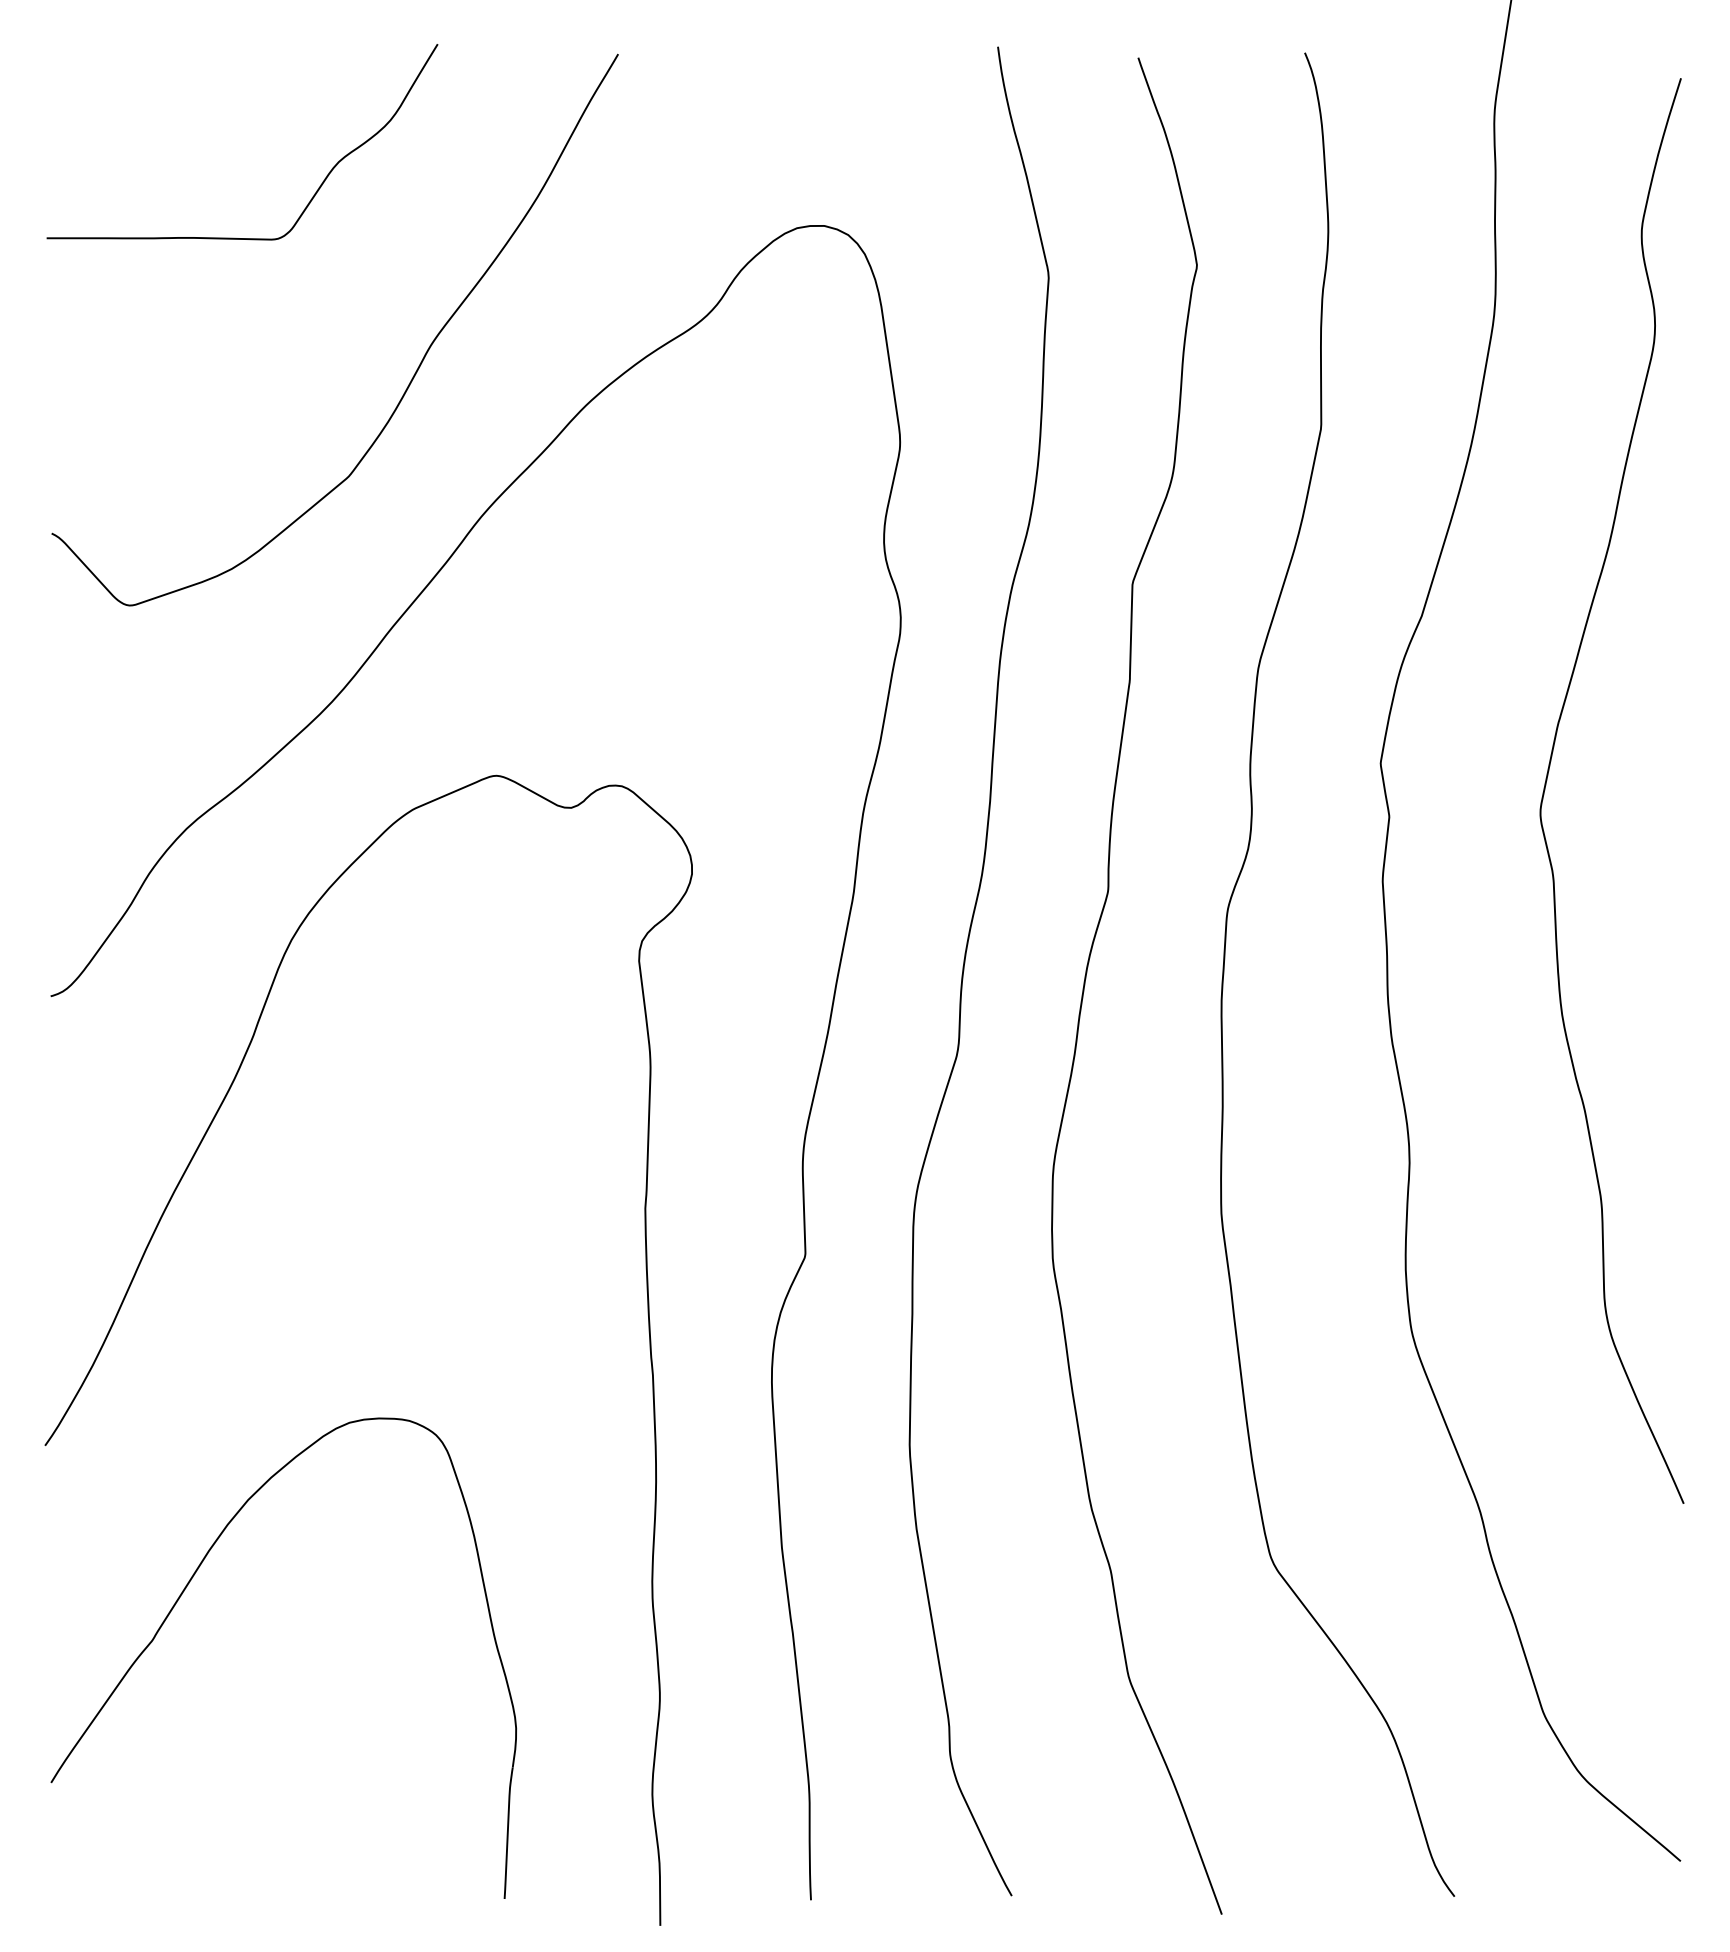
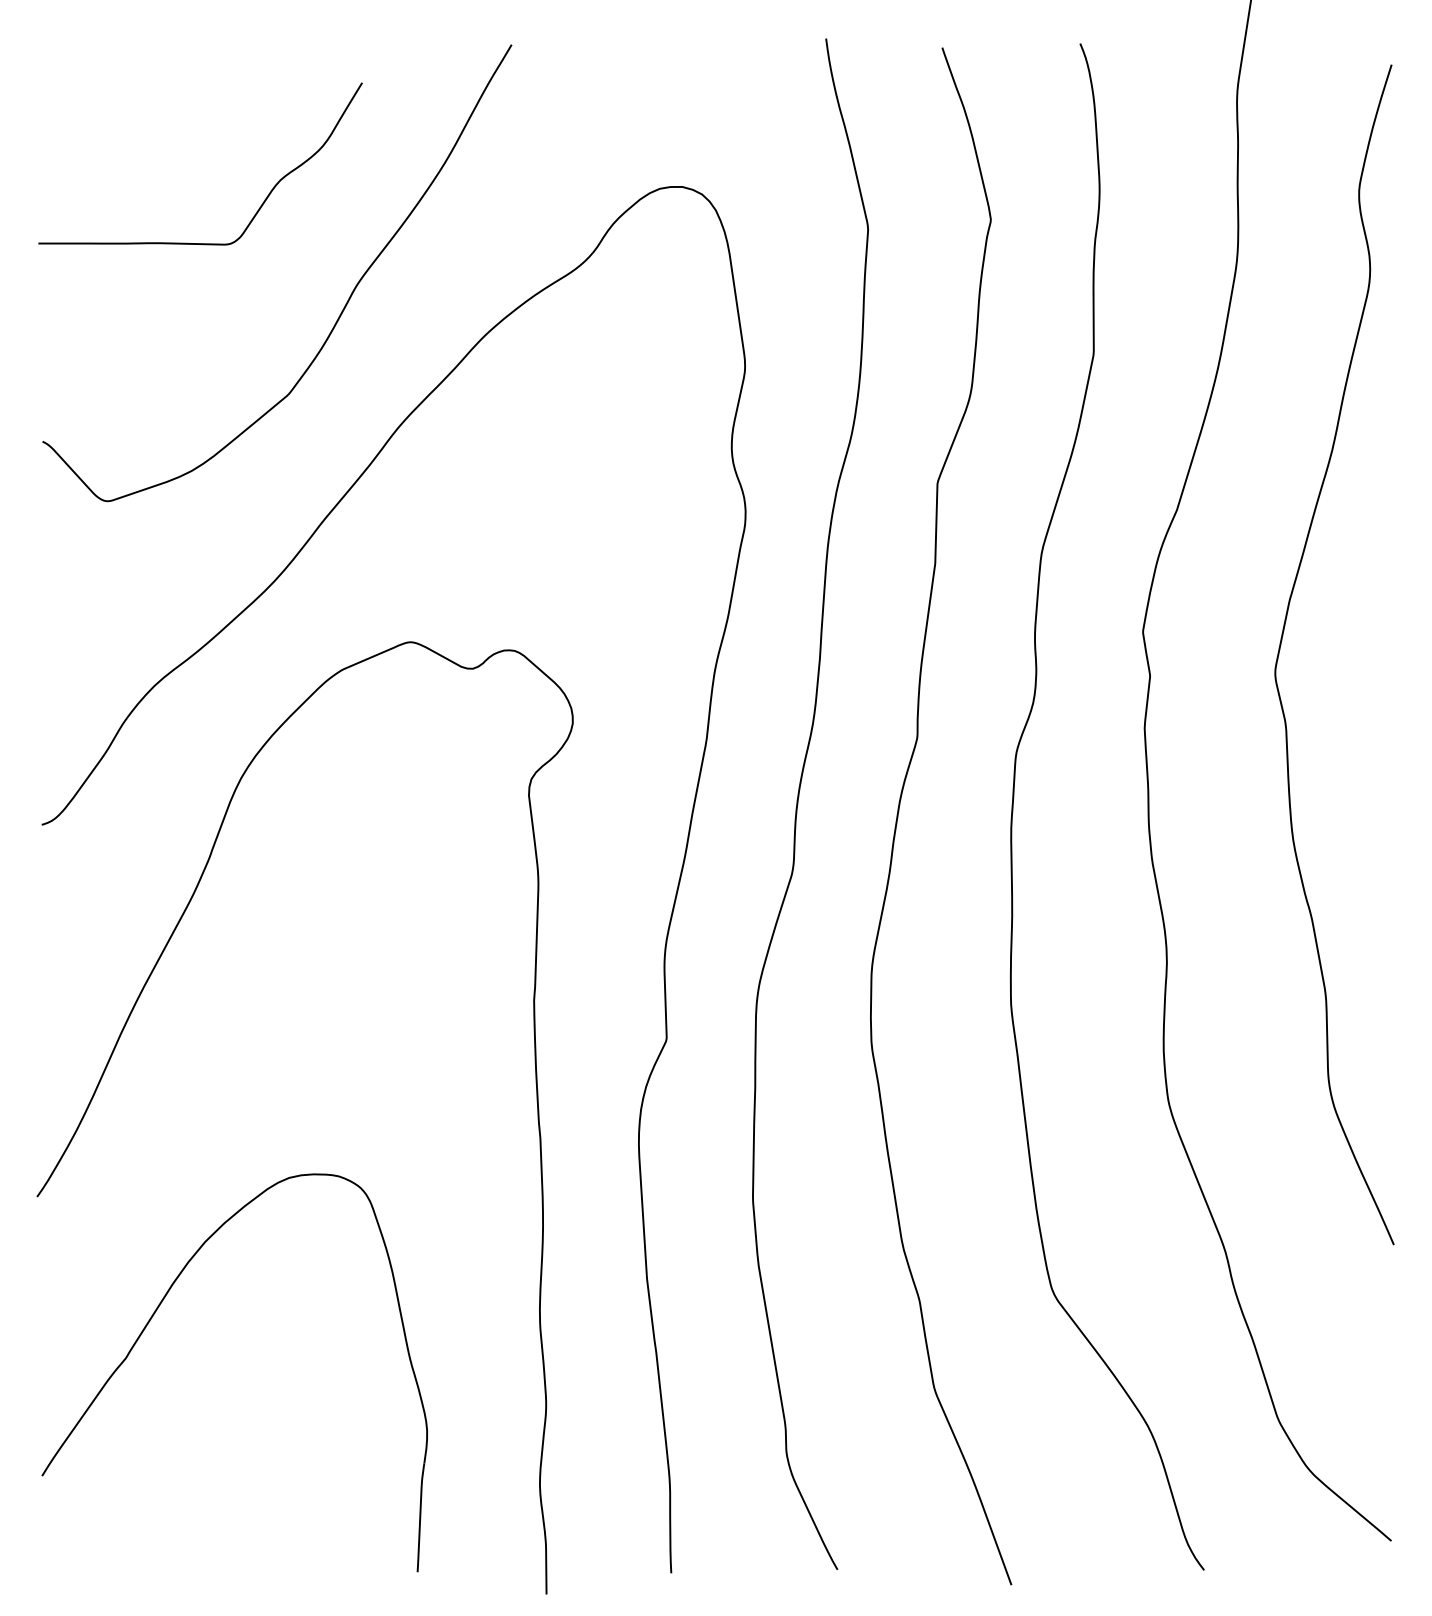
curve: (316, 190) -> (261, 203), moved

